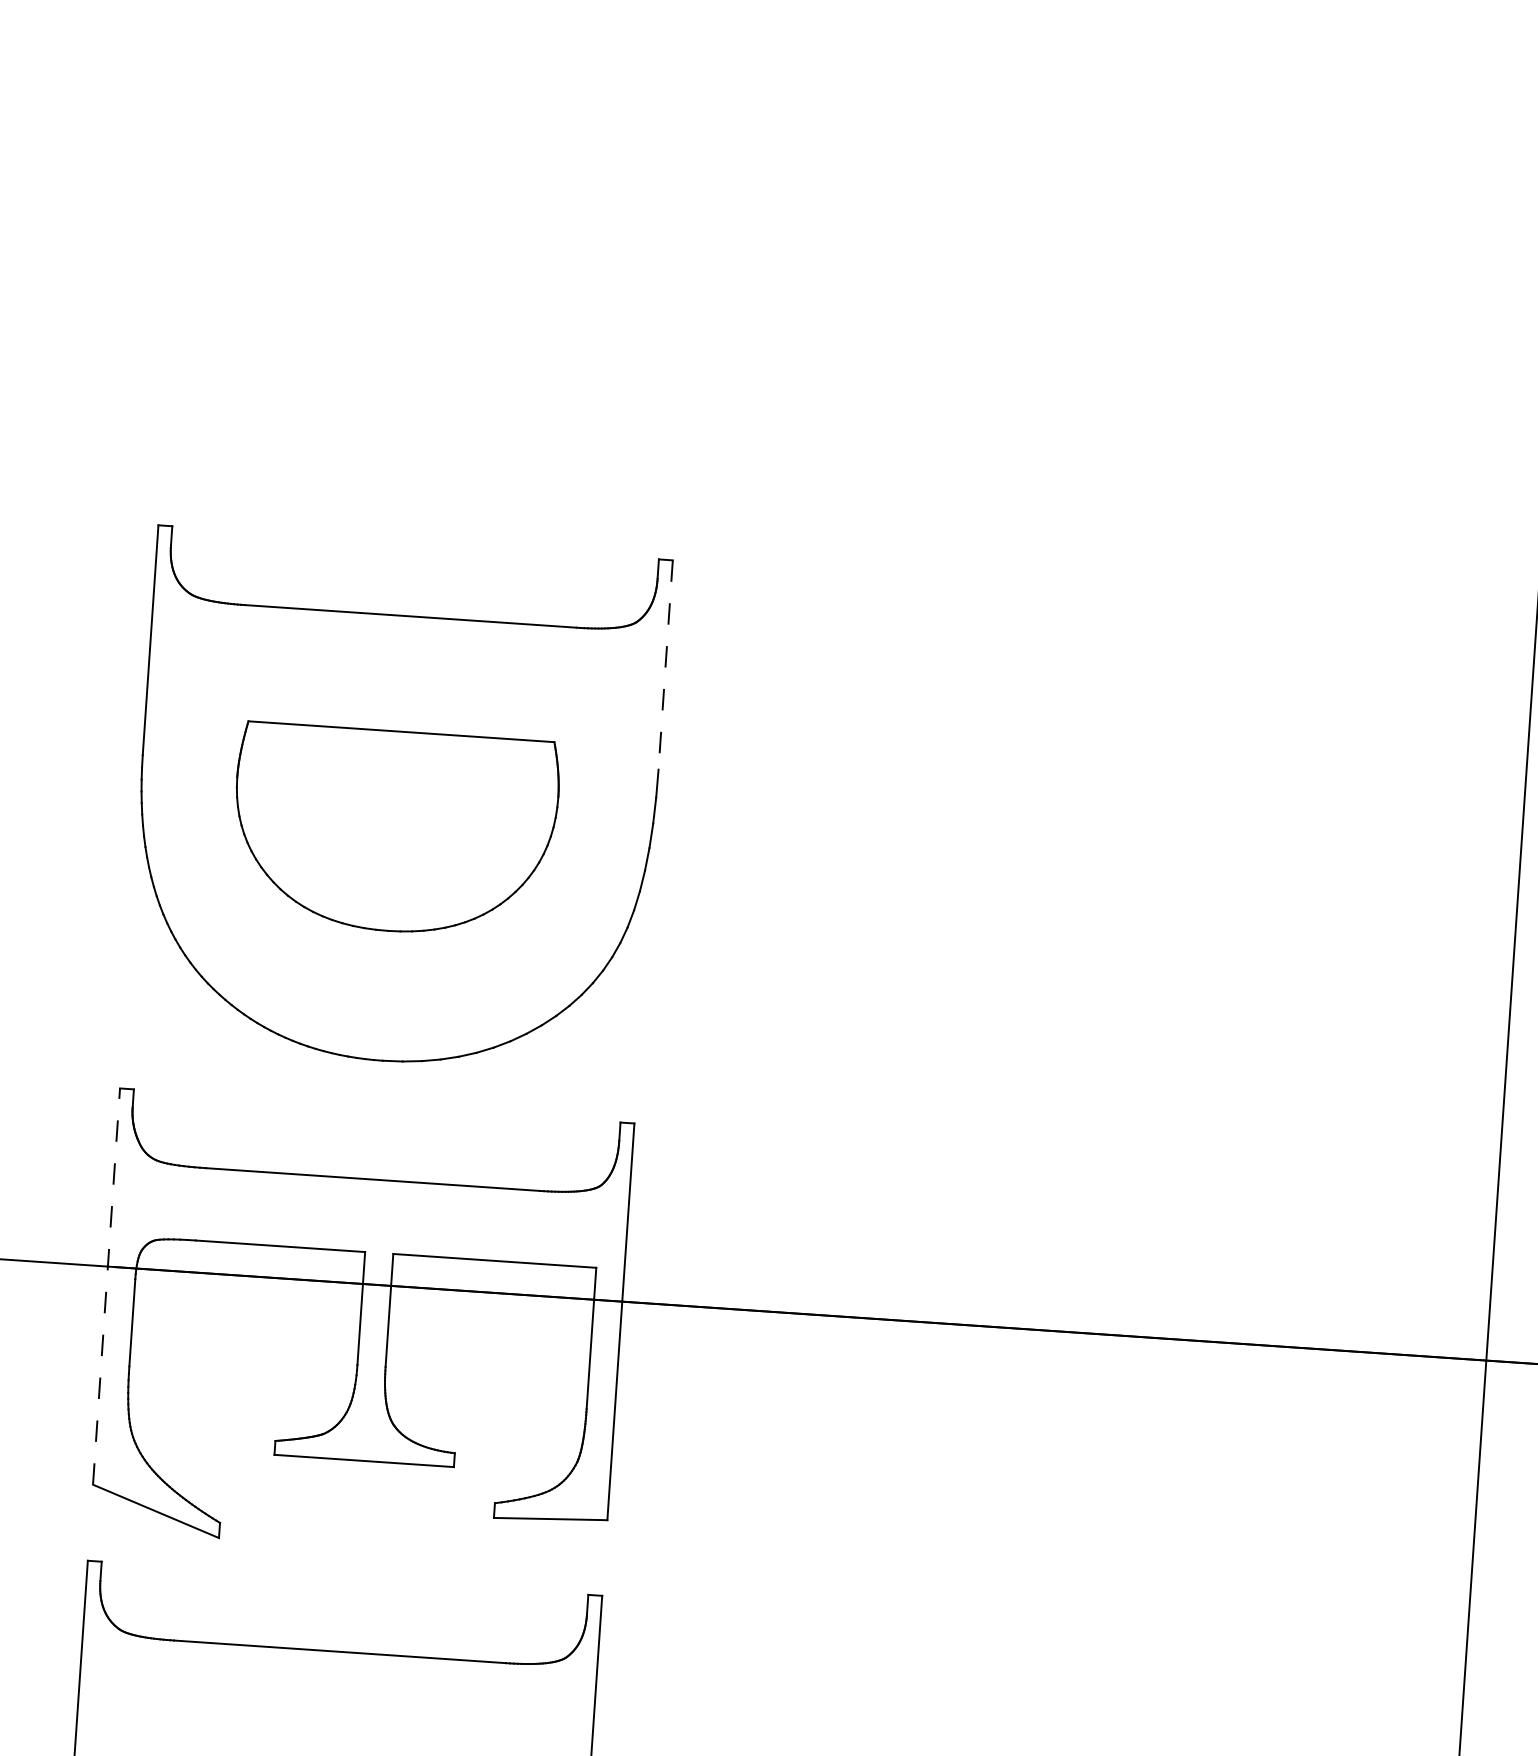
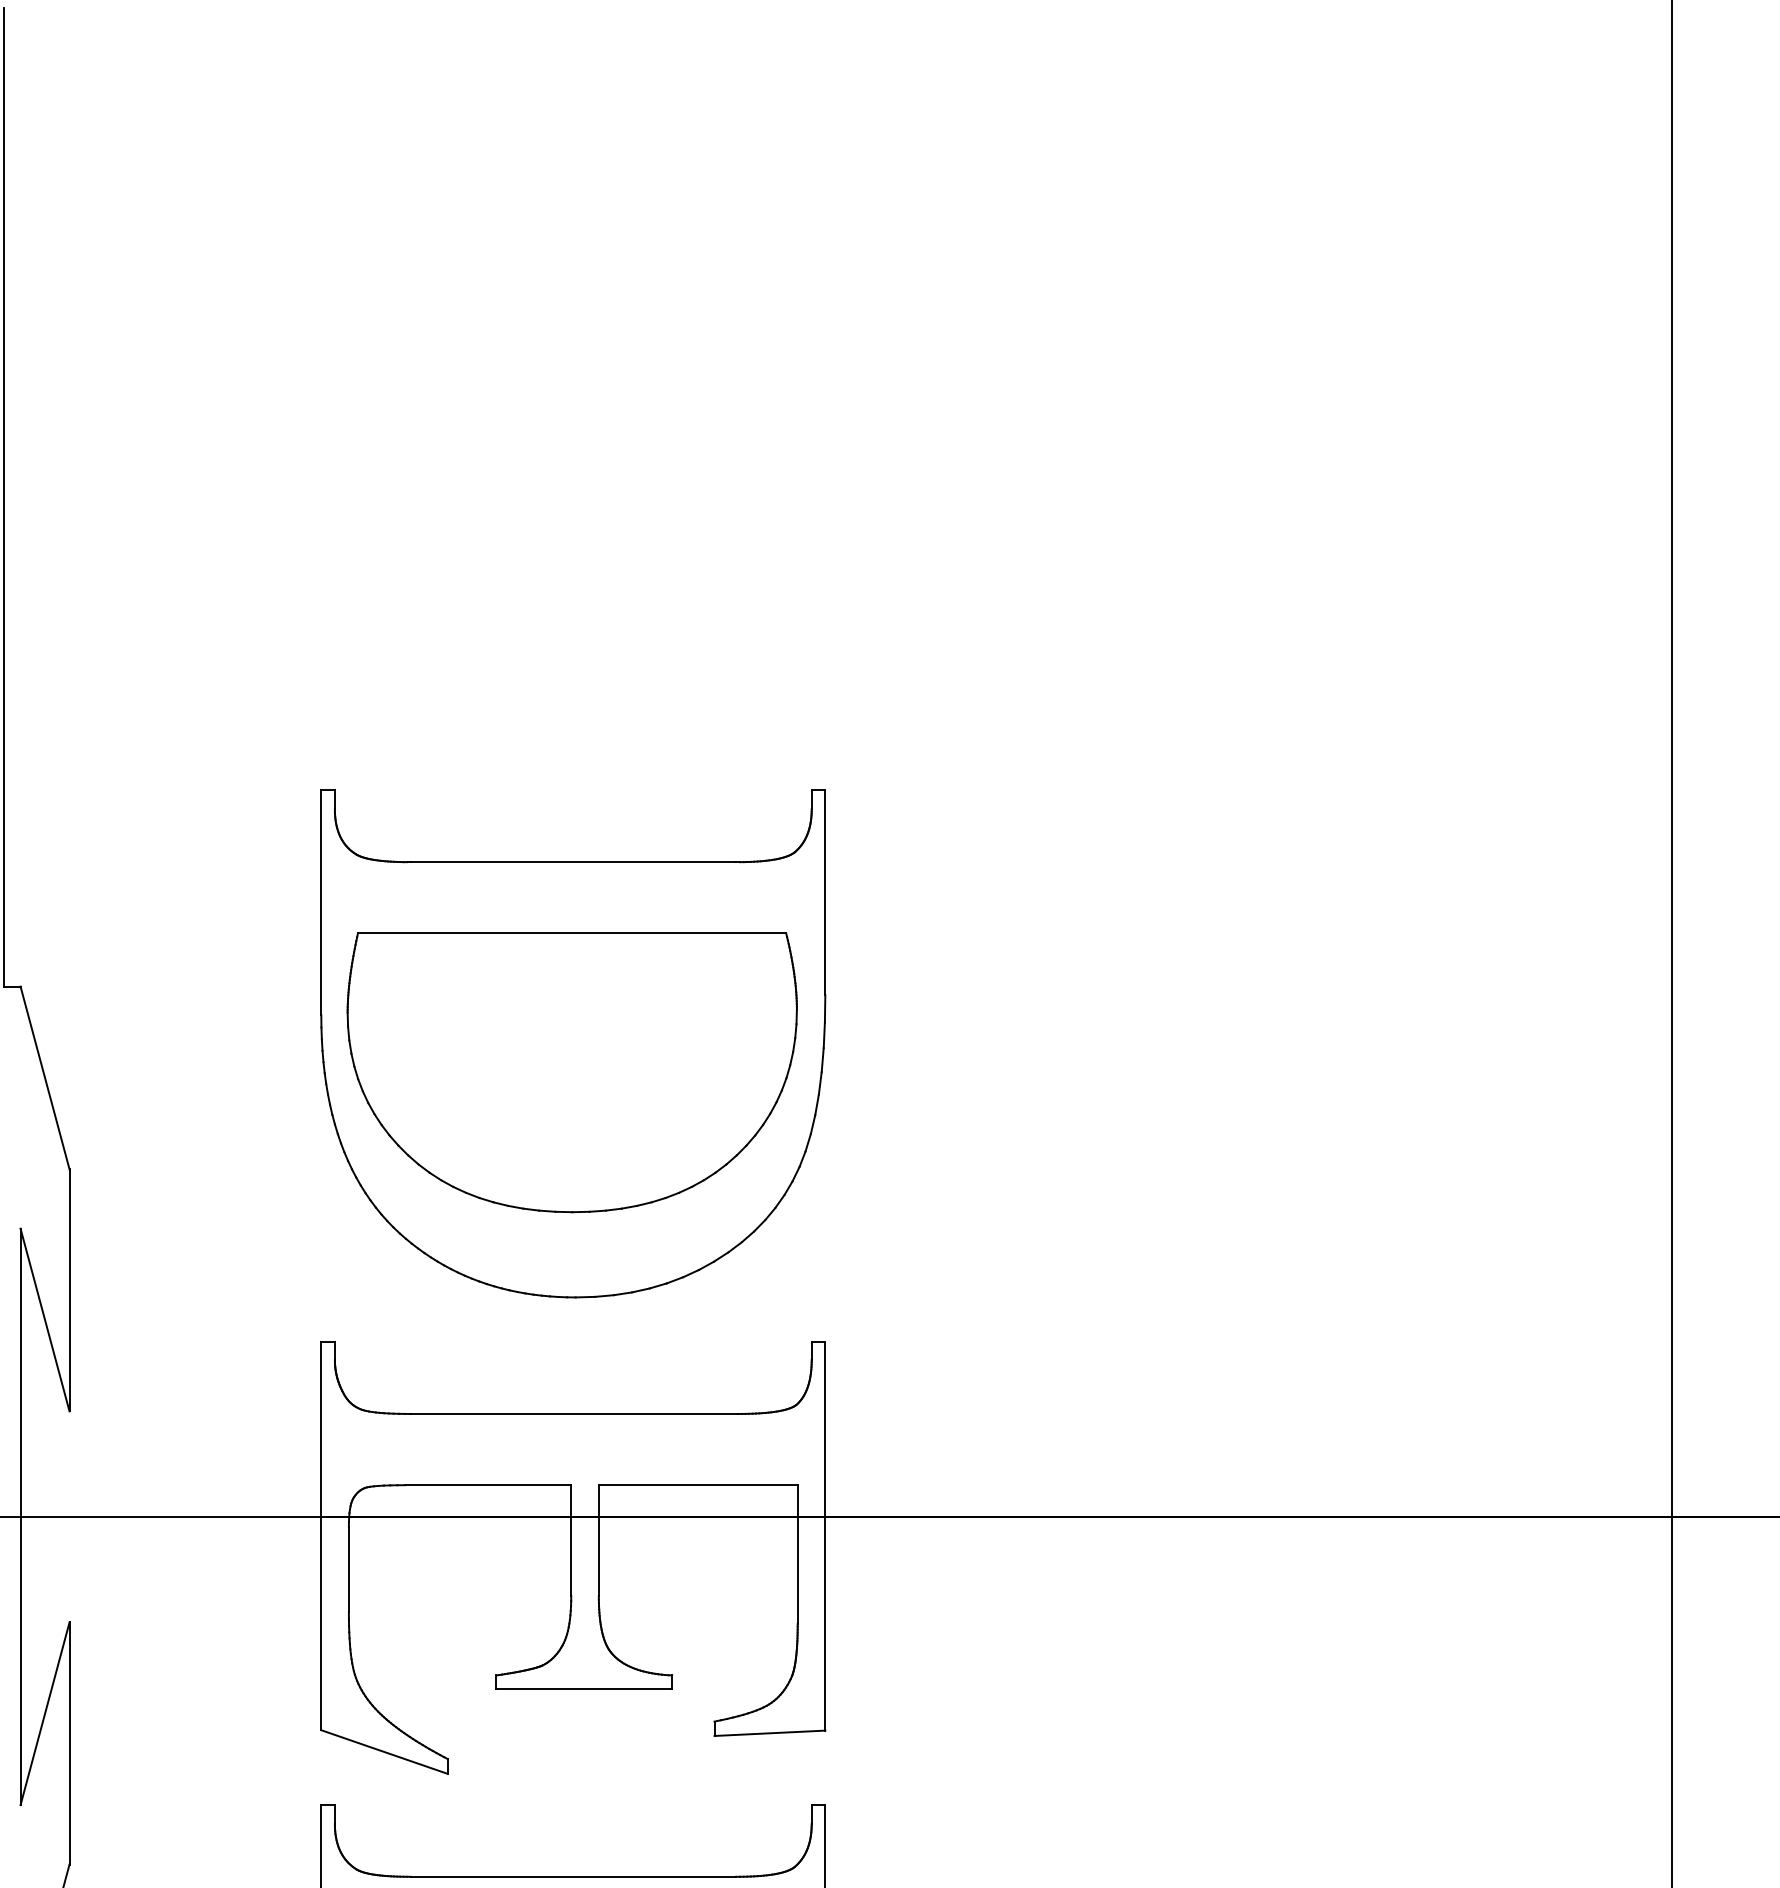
line: (665, 664) -> (825, 892), dashed -> solid
part: (394, 830) -> (571, 1072), size x1.43
line: (106, 1286) -> (321, 1535), dashed -> solid

